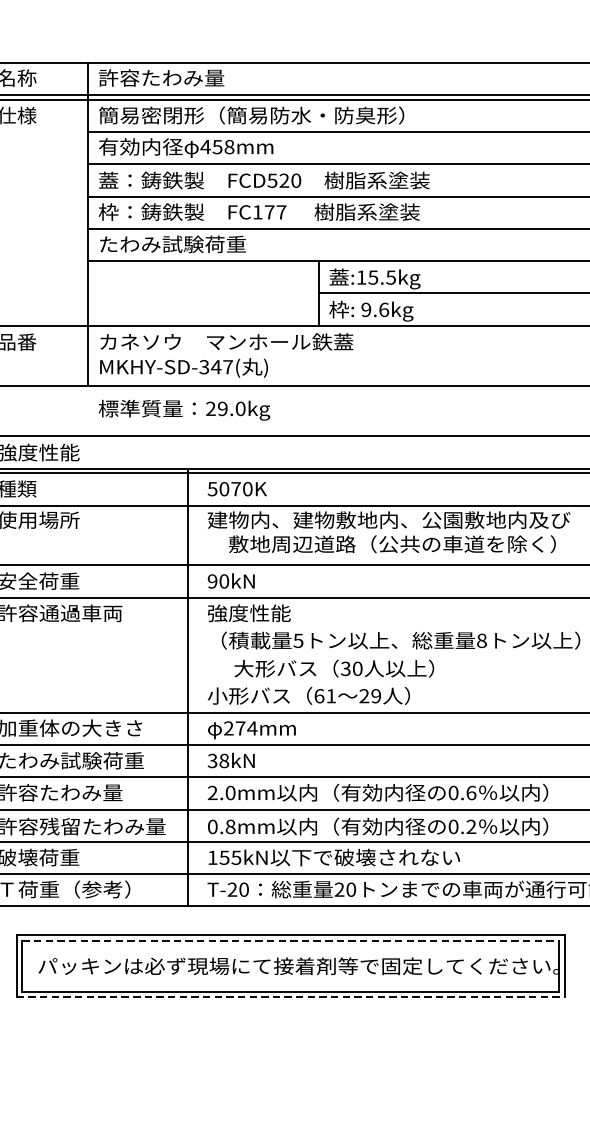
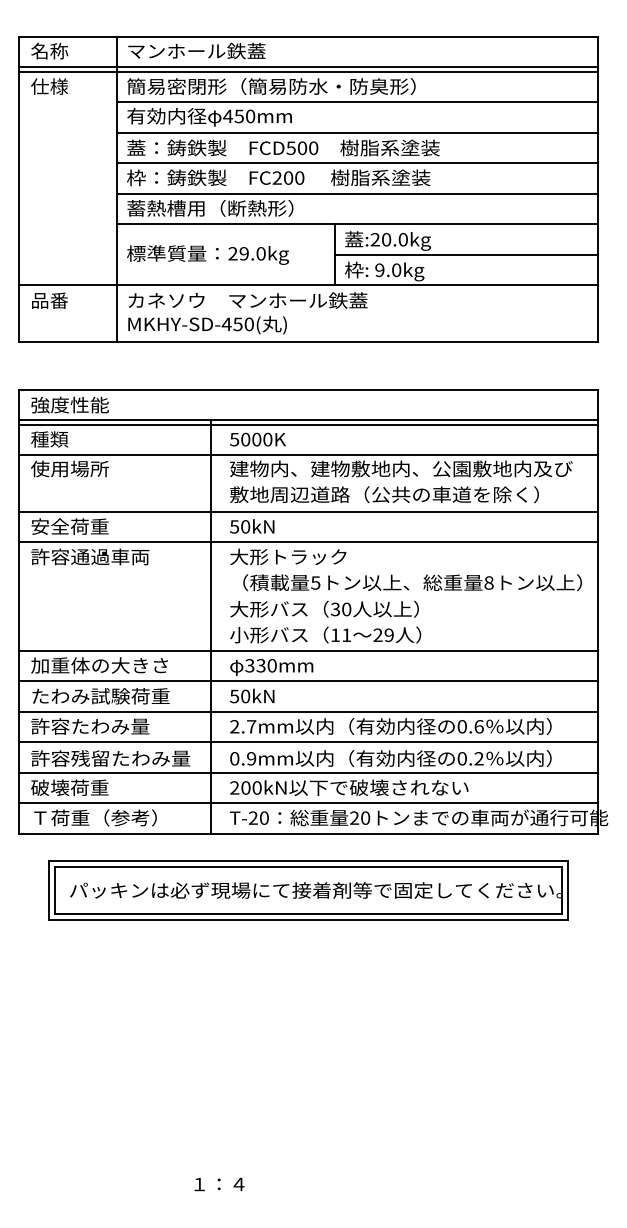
text: (172, 77) -> (196, 50), 許容たわみ量 -> マンホール鉄蓋
text: (229, 147) -> (250, 116), 458mm -> 450mm
text: (284, 181) -> (302, 148), FCD520 -> FCD500
text: (269, 211) -> (288, 177), FC177 -> FC200
text: (187, 244) -> (210, 208), たわみ試験荷重 -> 蓄熱槽用（断熱形）
text: (375, 277) -> (388, 239), :15.5kg -> :20.0kg
text: (383, 309) -> (396, 269), 9.6kg -> 9.0kg
text: (215, 367) -> (237, 324), MKHY-SD-347( -> MKHY-SD-450(
text: (183, 409) -> (207, 254), moved
text: (235, 489) -> (256, 439), 5070K -> 5000K
text: (392, 544) -> (384, 494), moved
text: (212, 581) -> (234, 526), 90kN -> 50kN
text: (269, 612) -> (288, 556), 強度性能 -> 大形トラック
text: (334, 667) -> (324, 608), moved
text: (319, 696) -> (335, 635), 61 -> 11
text: (241, 728) -> (261, 665), 274mm -> 330mm
text: (218, 759) -> (240, 695), 38kN -> 50kN
text: (230, 792) -> (251, 726), 2.0mm -> 2.7mm
text: (230, 826) -> (251, 758), 0.8mm -> 0.9mm
text: (224, 857) -> (245, 787), 155kN -> 200kN
line: (290, 940) -> (308, 866), dashed -> solid
line: (291, 996) -> (309, 919), dashed -> solid

